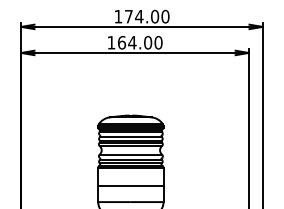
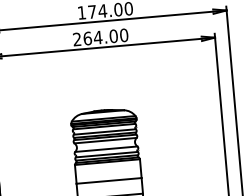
text: (111, 42) -> (77, 39), 164.00 -> 264.00

